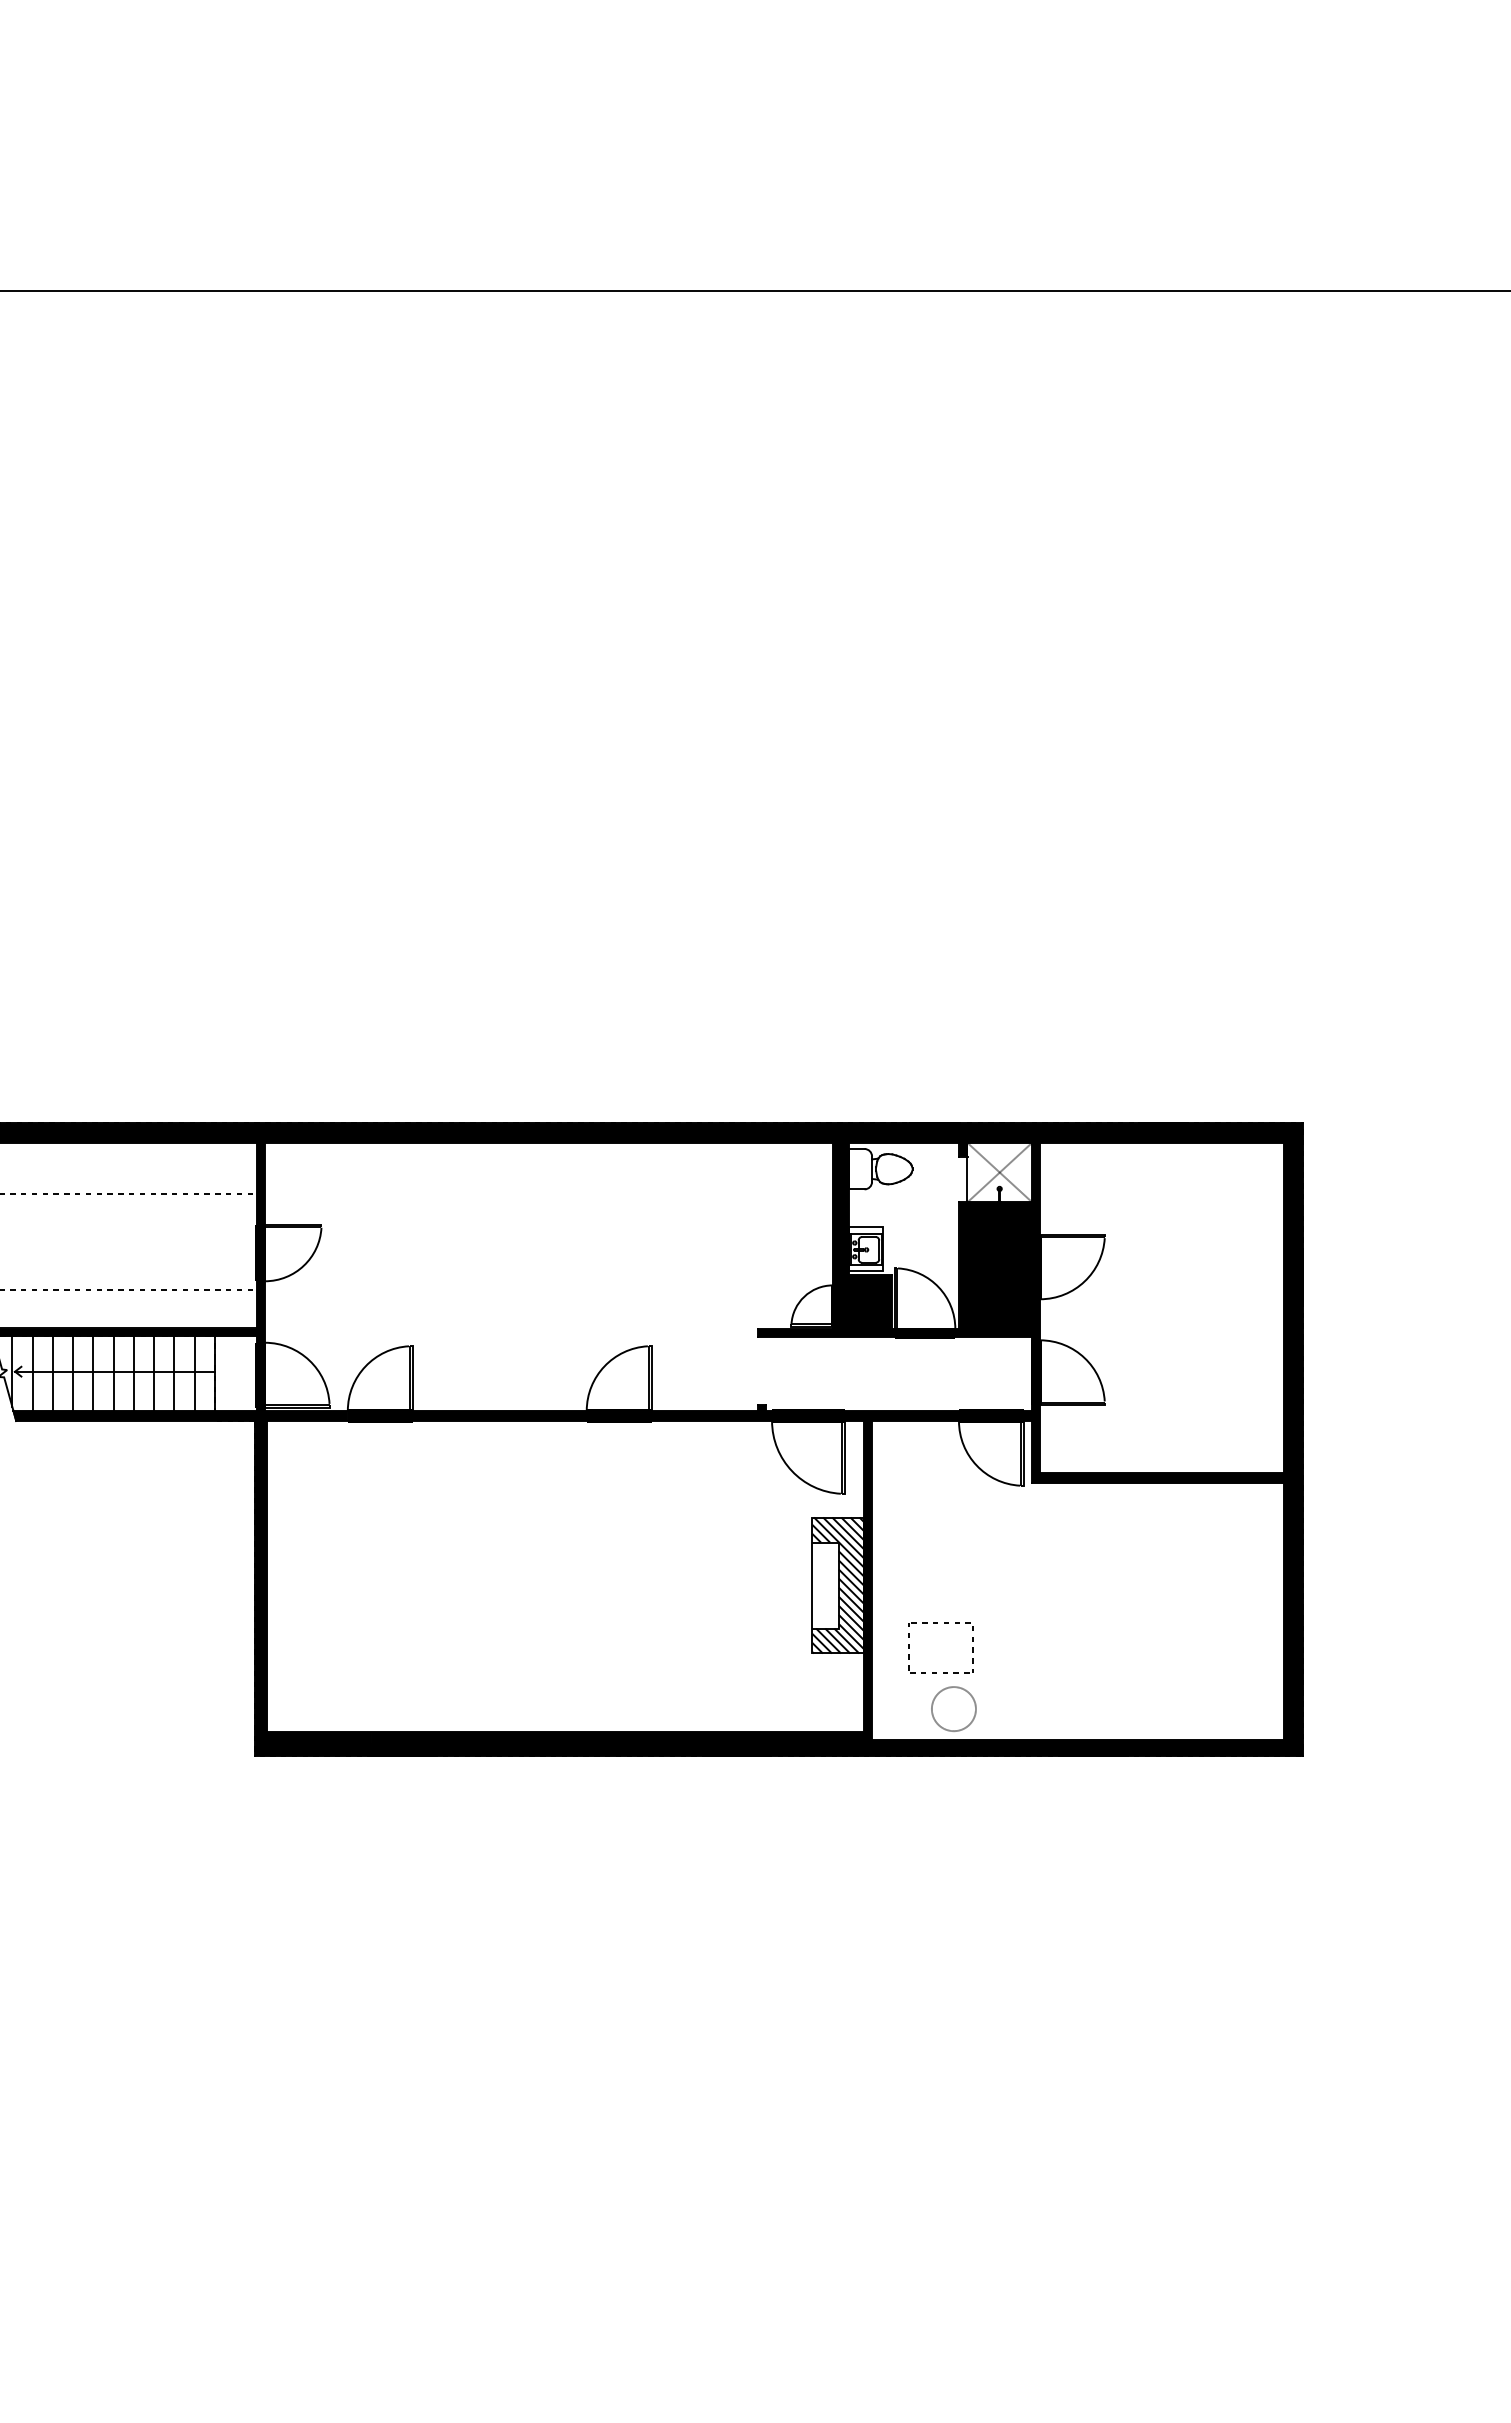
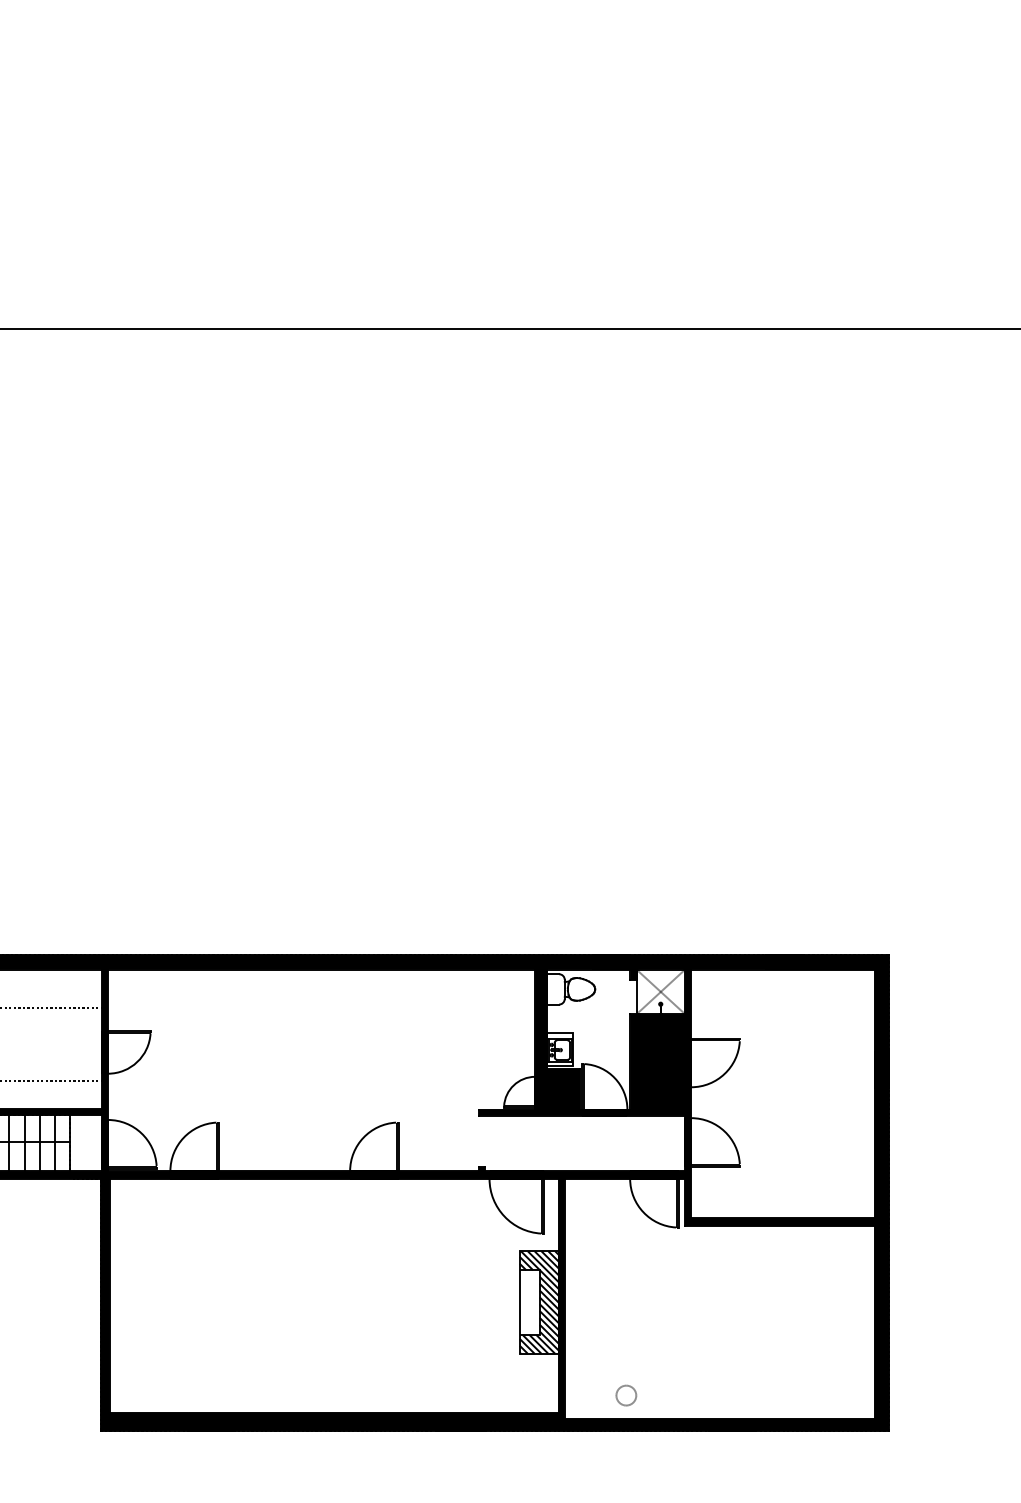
part: (937, 1623) -> (613, 1331), removed
circle: (953, 1709) -> (626, 1395), size x0.6

